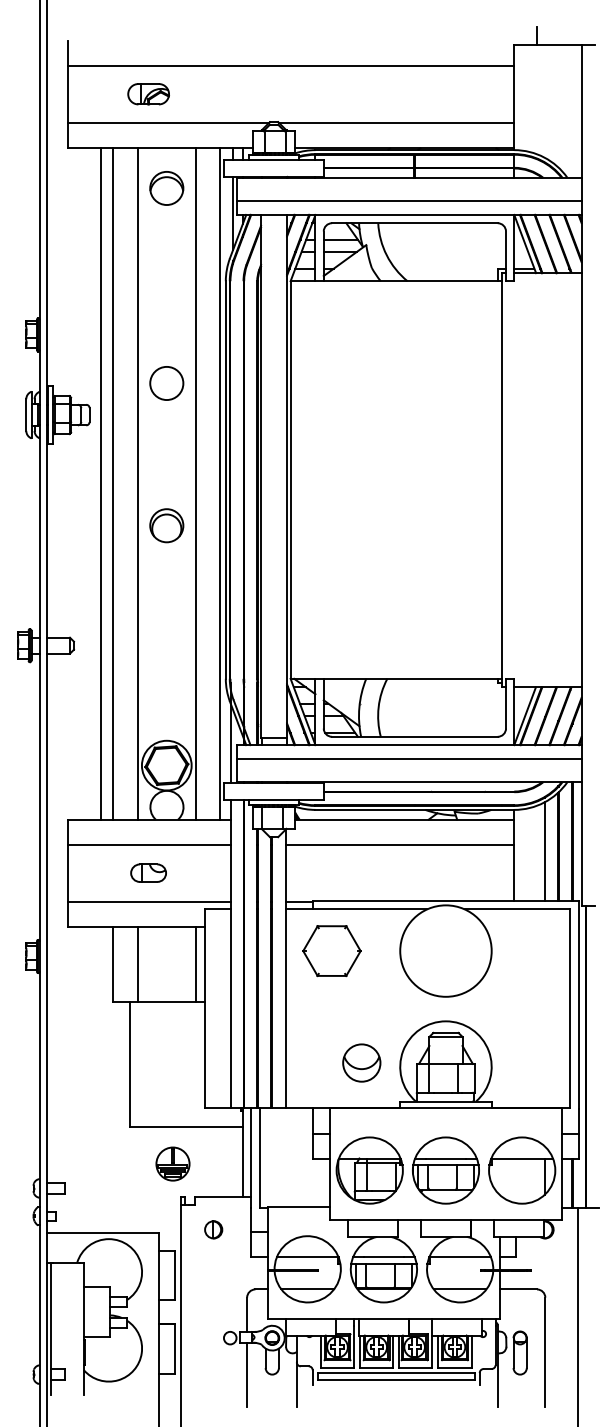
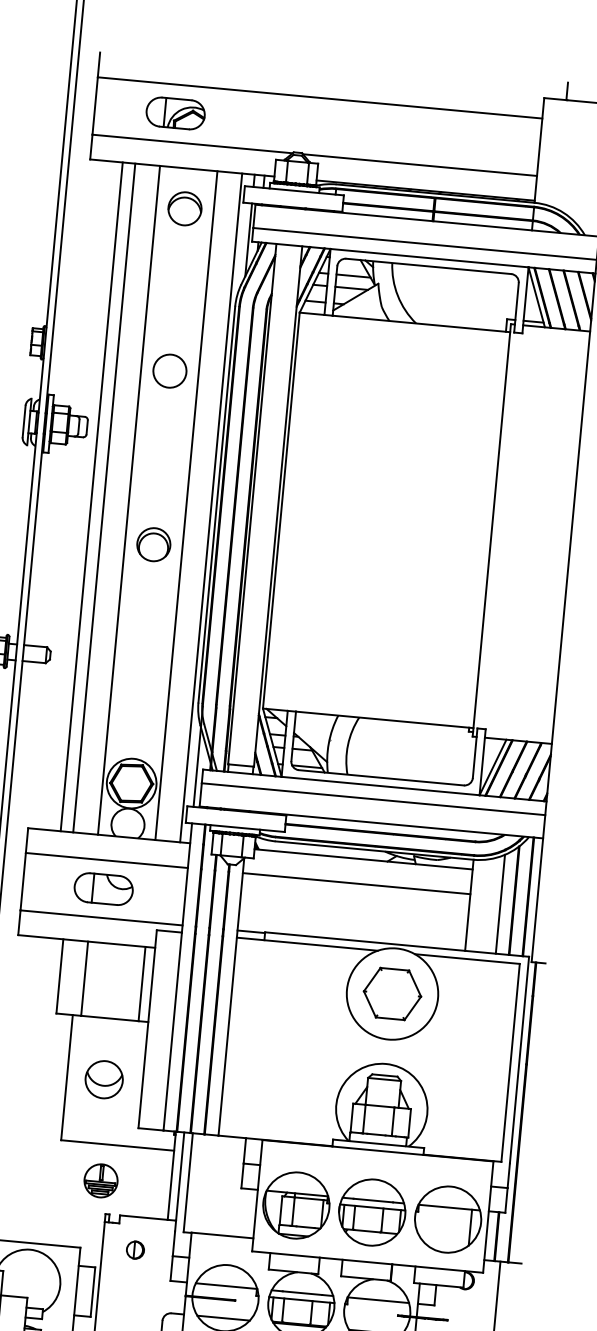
part: (148, 93) -> (175, 112), size x1.43
circle: (166, 383) -> (169, 371), moved
part: (148, 872) -> (103, 888), size x1.67
part: (331, 951) -> (392, 994), moved
part: (361, 1062) -> (103, 1079), moved

